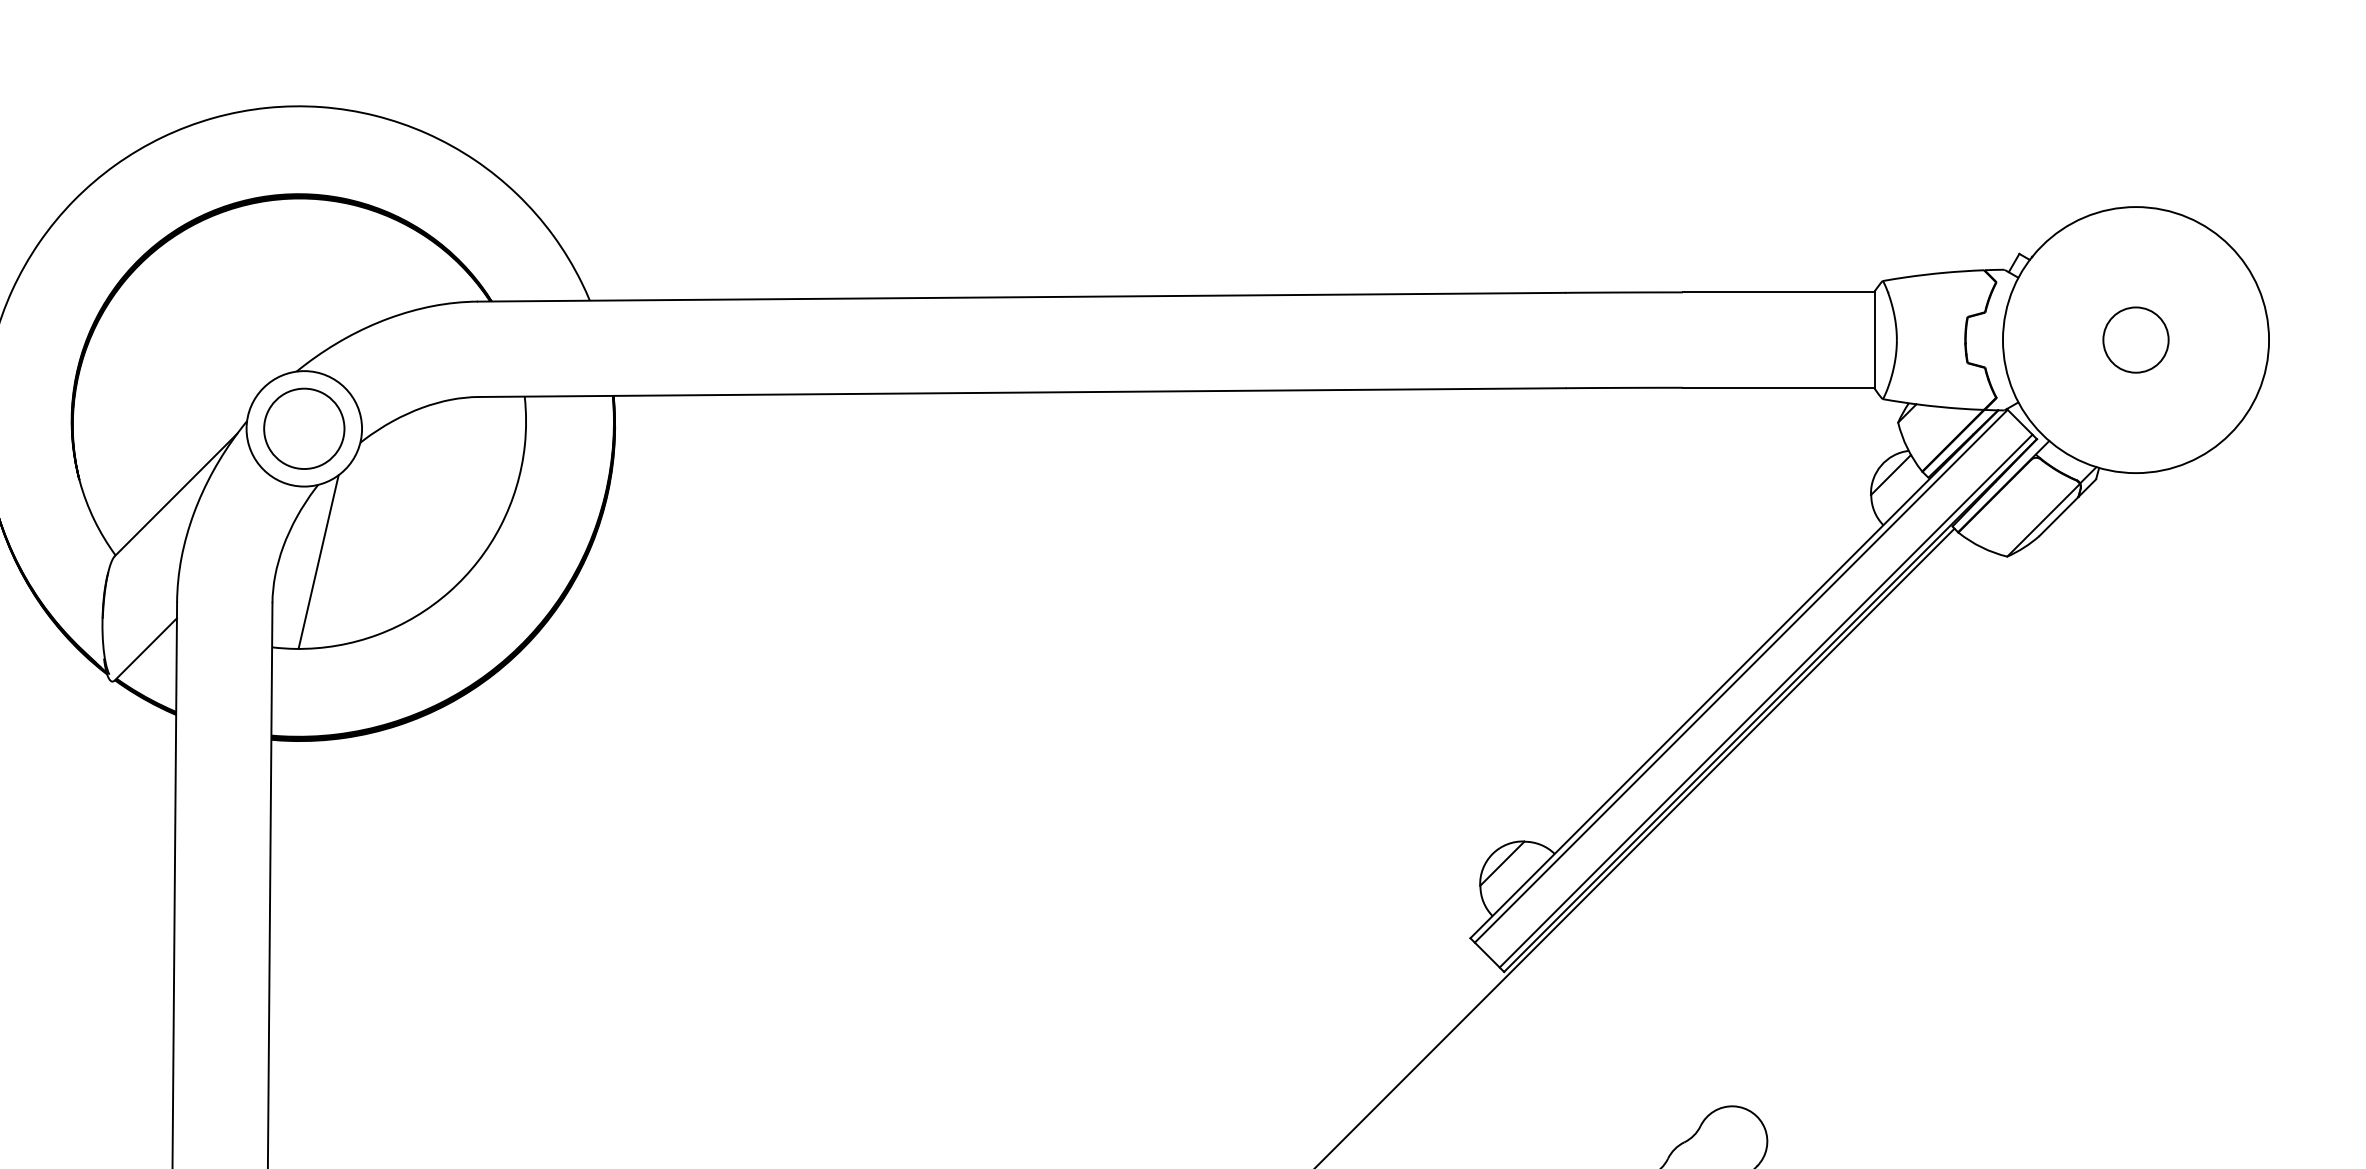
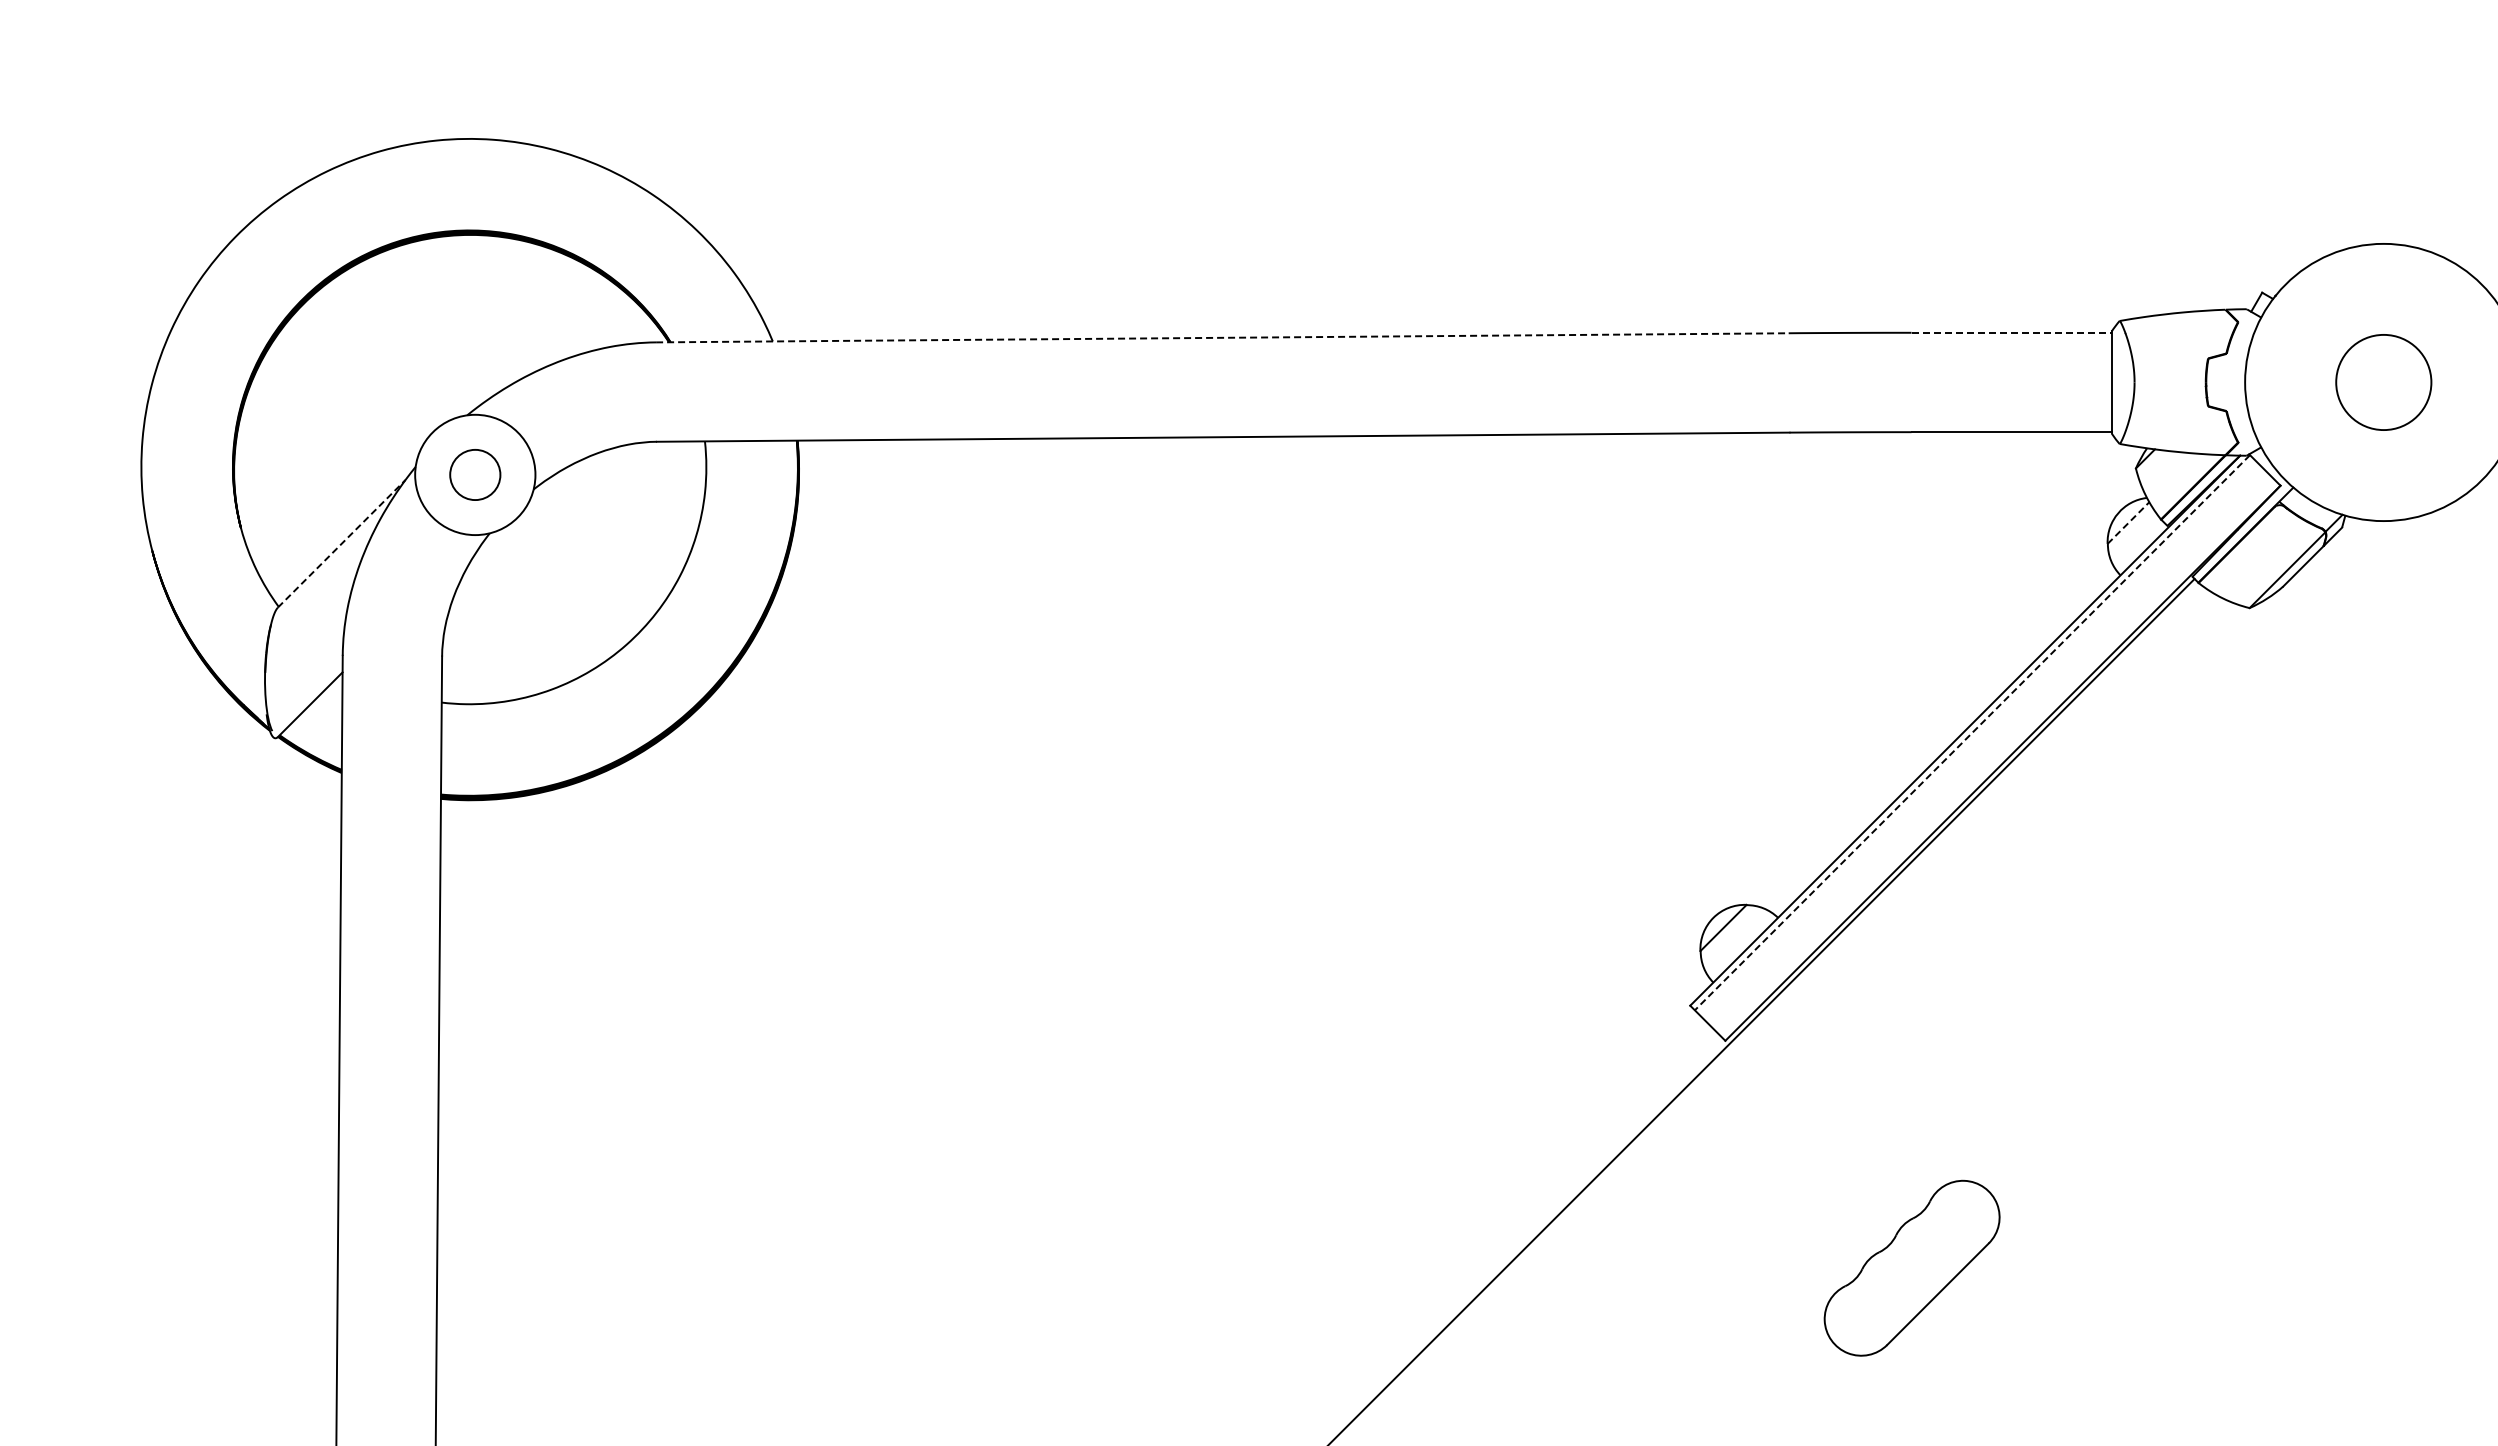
line: (1779, 292) -> (2012, 332), solid -> dashed
line: (1021, 296) -> (1222, 337), solid -> dashed
circle: (2135, 340) -> (2383, 382), size x1.4
circle: (304, 428) -> (475, 474), size x0.6
line: (1891, 474) -> (2128, 522), solid -> dashed
line: (176, 494) -> (342, 543), solid -> dashed
line: (318, 561) -> (490, 613), removed
line: (1741, 676) -> (1972, 732), solid -> dashed
line: (1765, 700) -> (1997, 758), removed

